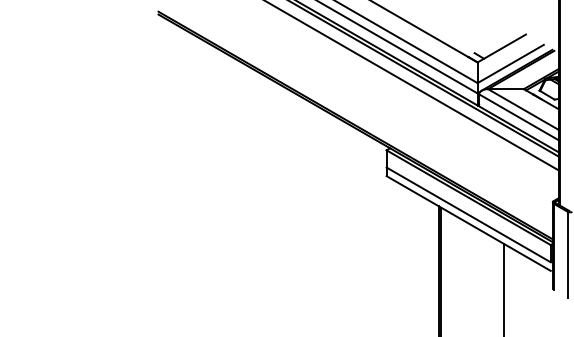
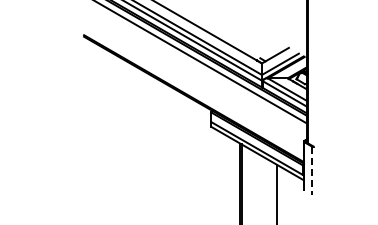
line: (568, 256) -> (312, 171), solid -> dashed

